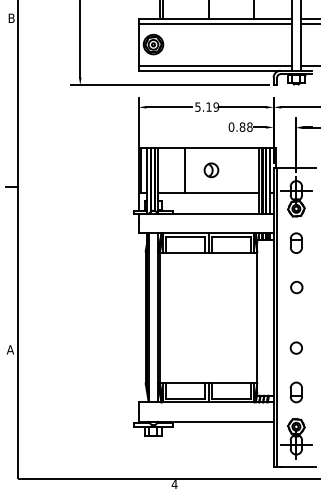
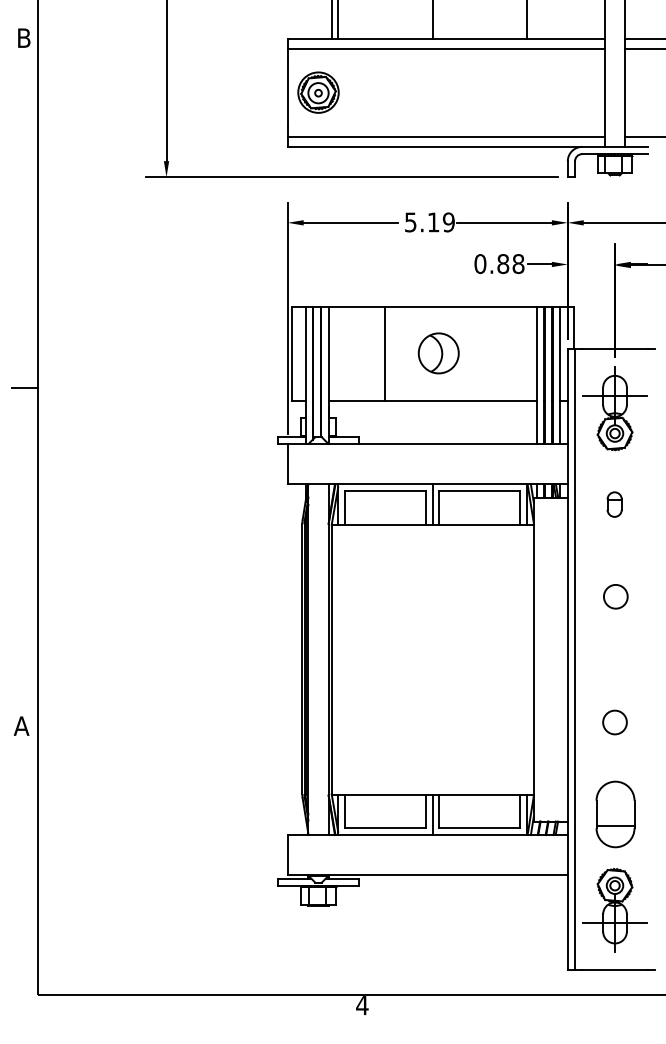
part: (211, 170) -> (438, 353), size x1.4
part: (295, 242) -> (613, 503), size x0.6
part: (295, 392) -> (613, 814), size x1.6

